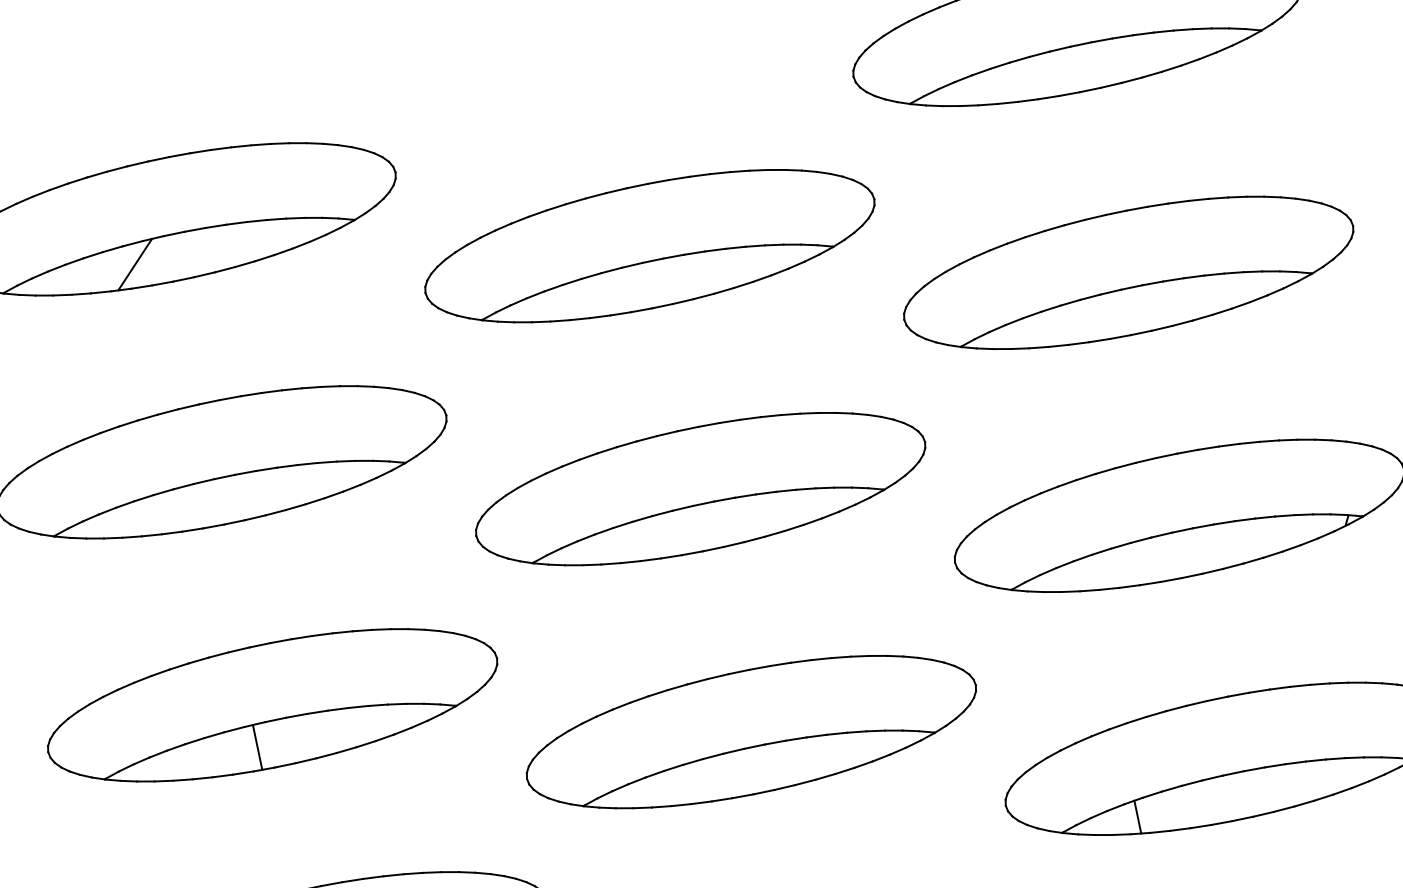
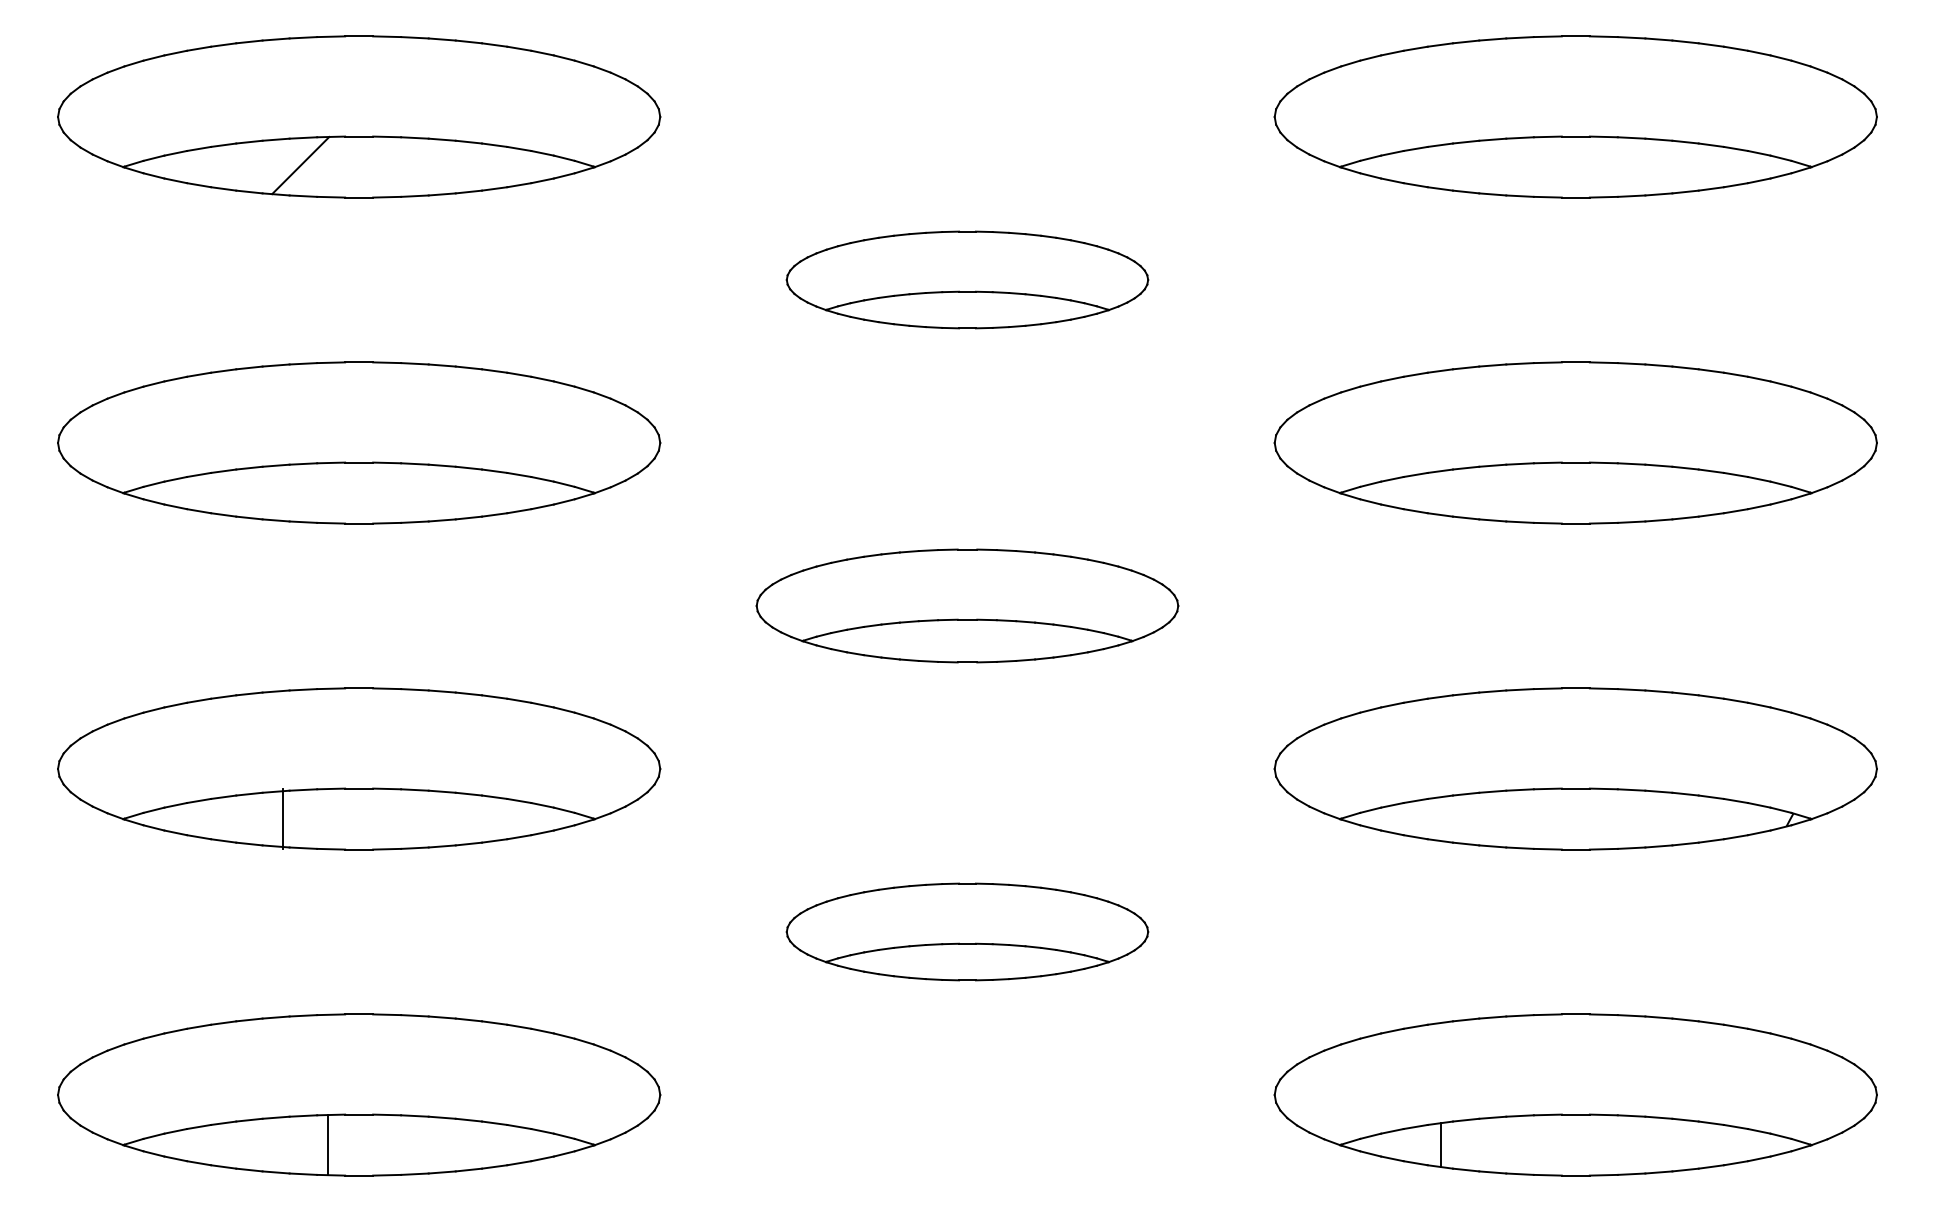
part: (649, 245) -> (967, 279), size x0.6
part: (700, 488) -> (967, 605), size x0.7
part: (751, 731) -> (967, 931), size x0.6
line: (257, 747) -> (283, 819), moved

